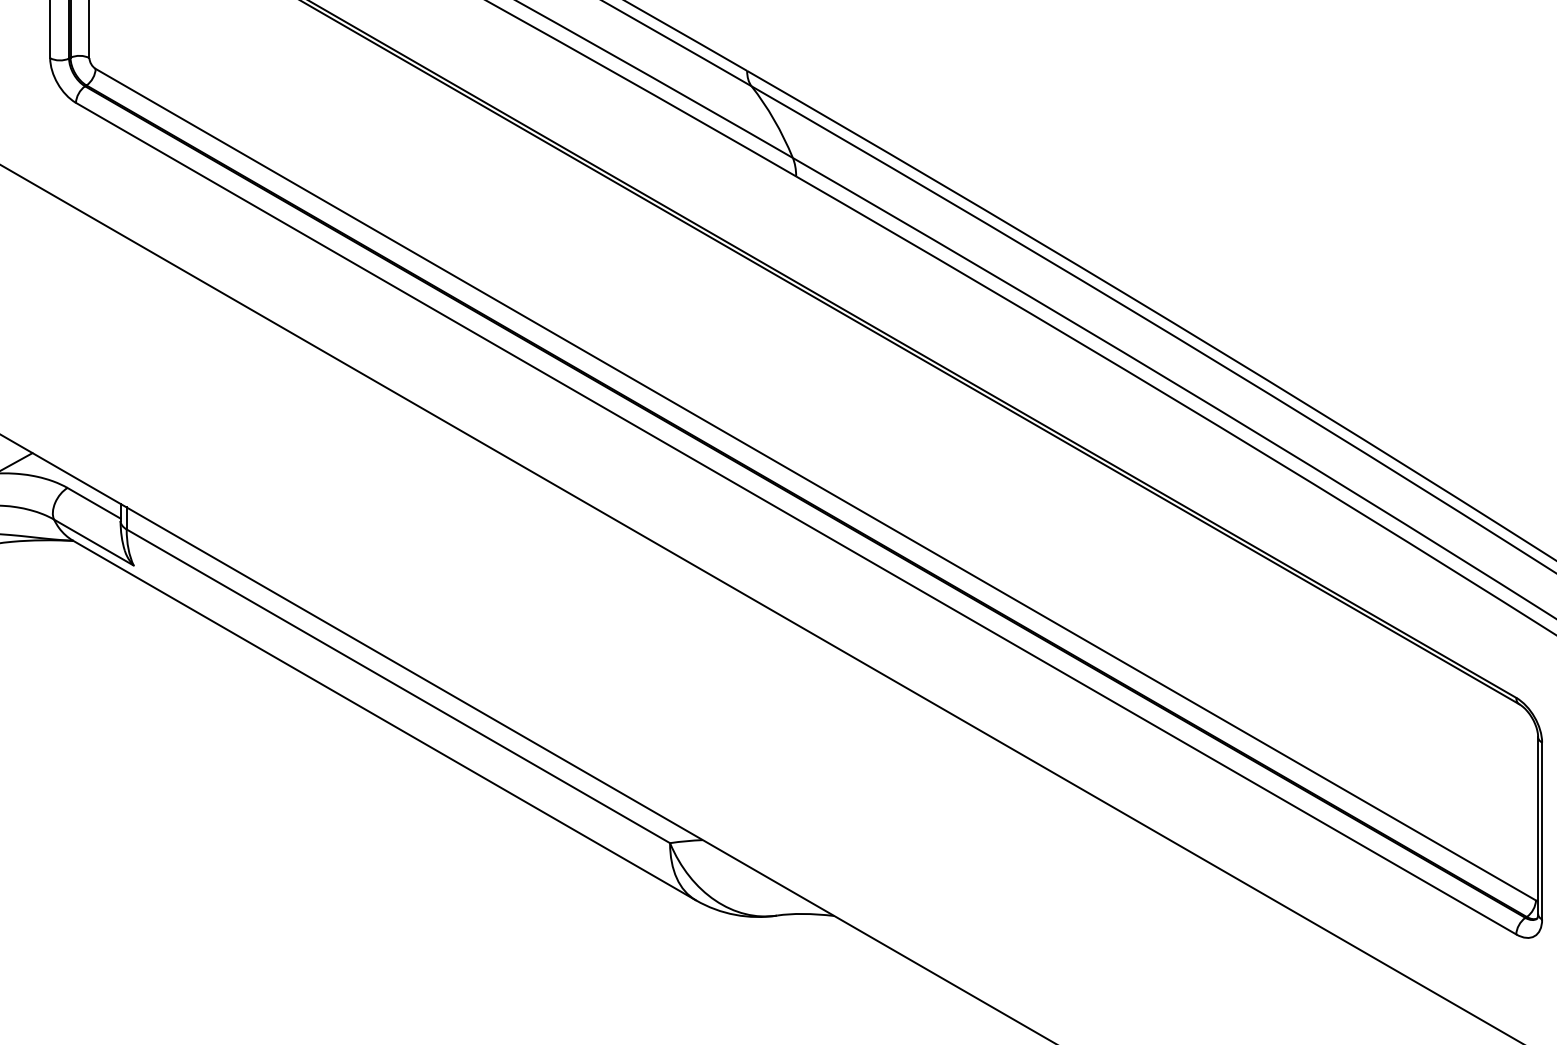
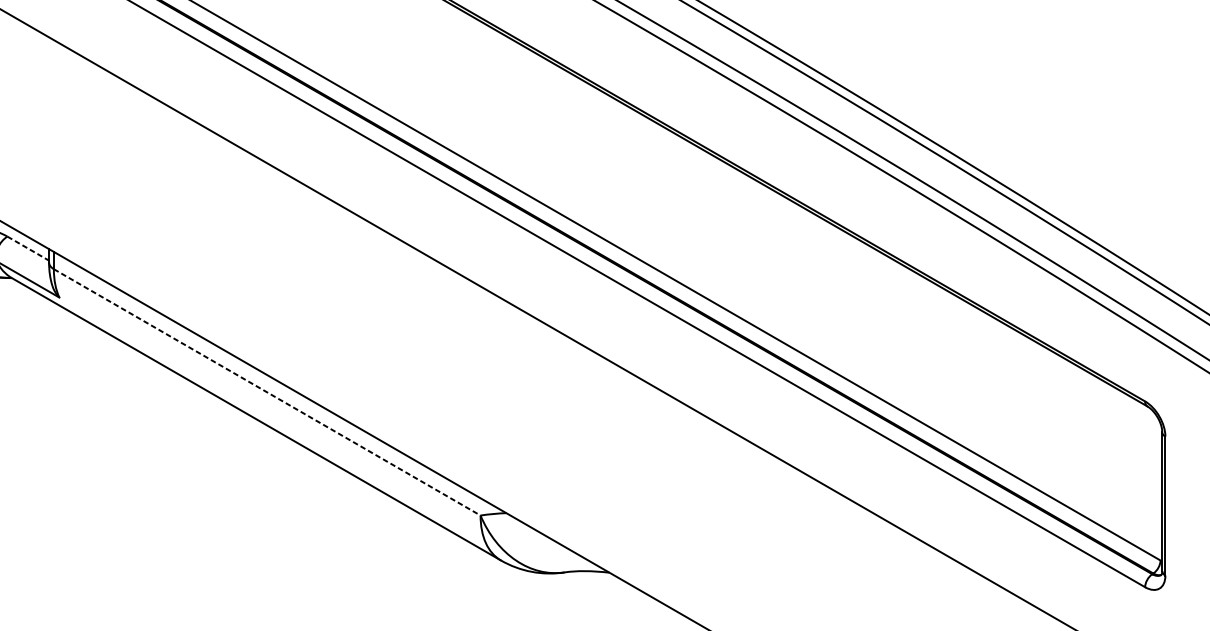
line: (94, 503) -> (28, 248), solid -> dashed
line: (398, 686) -> (267, 392), solid -> dashed

